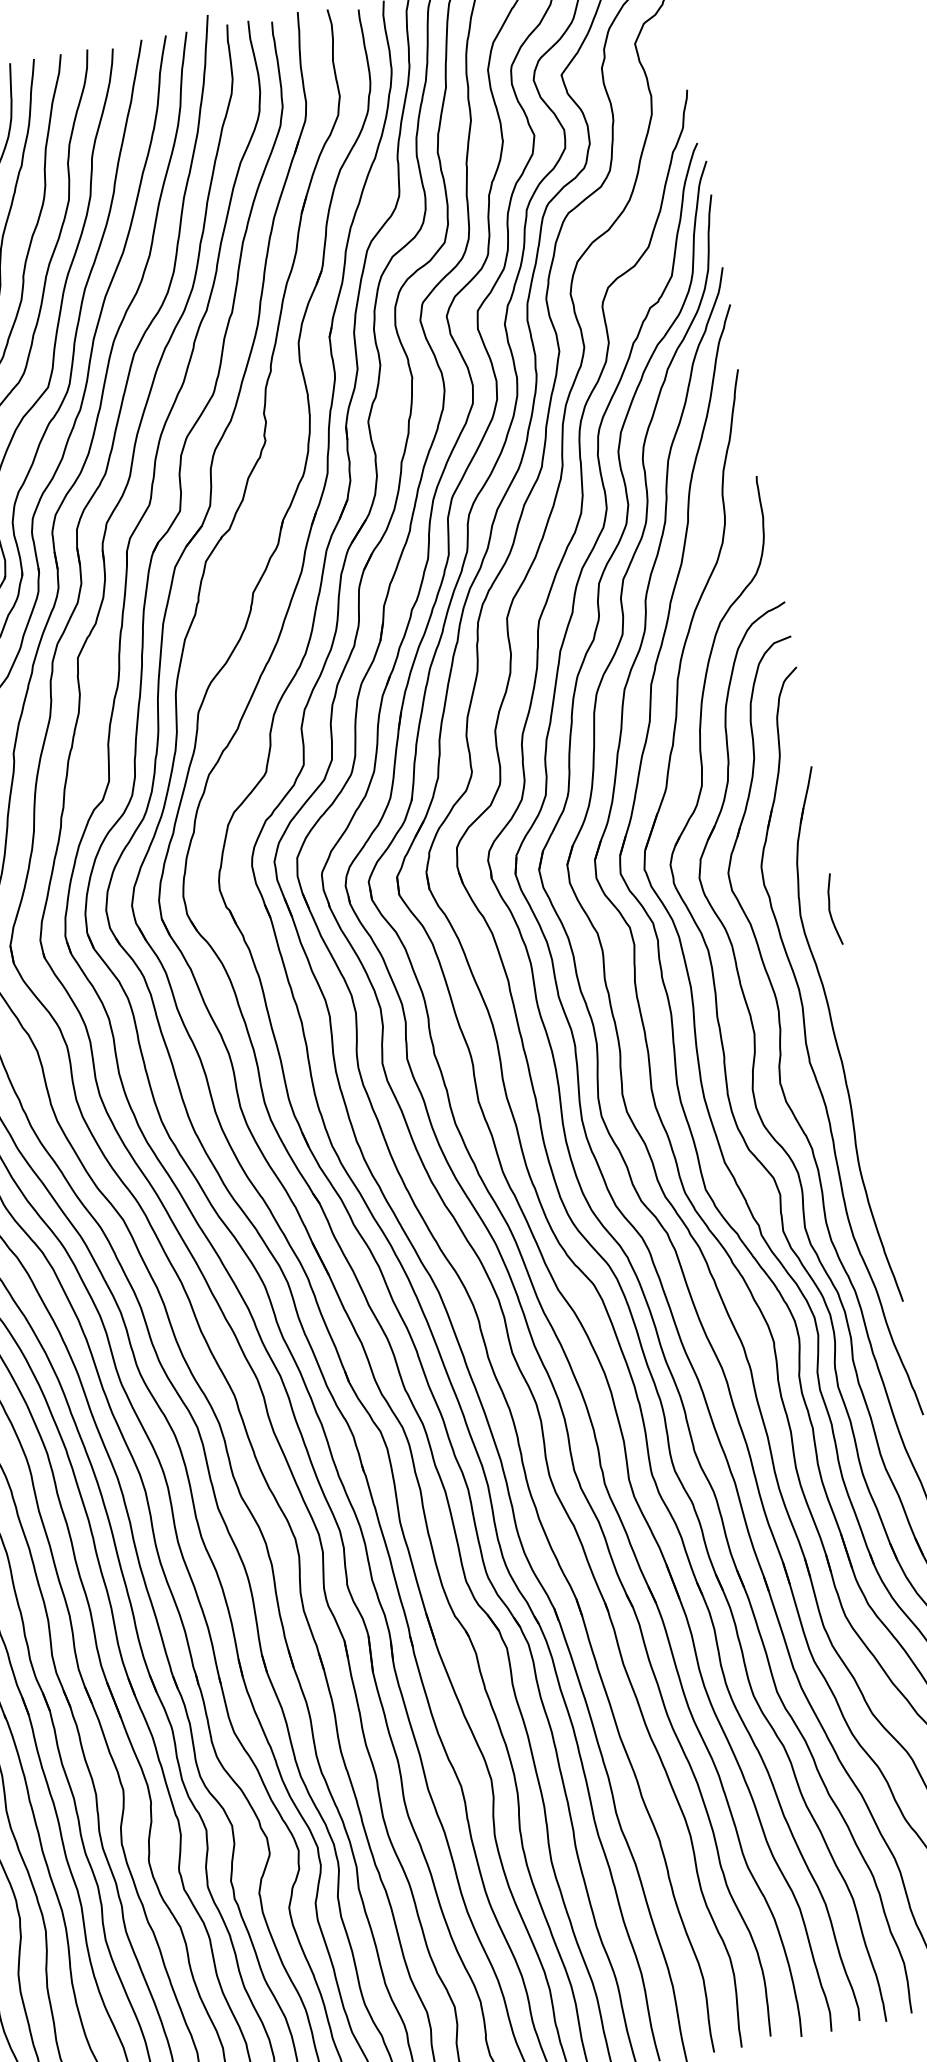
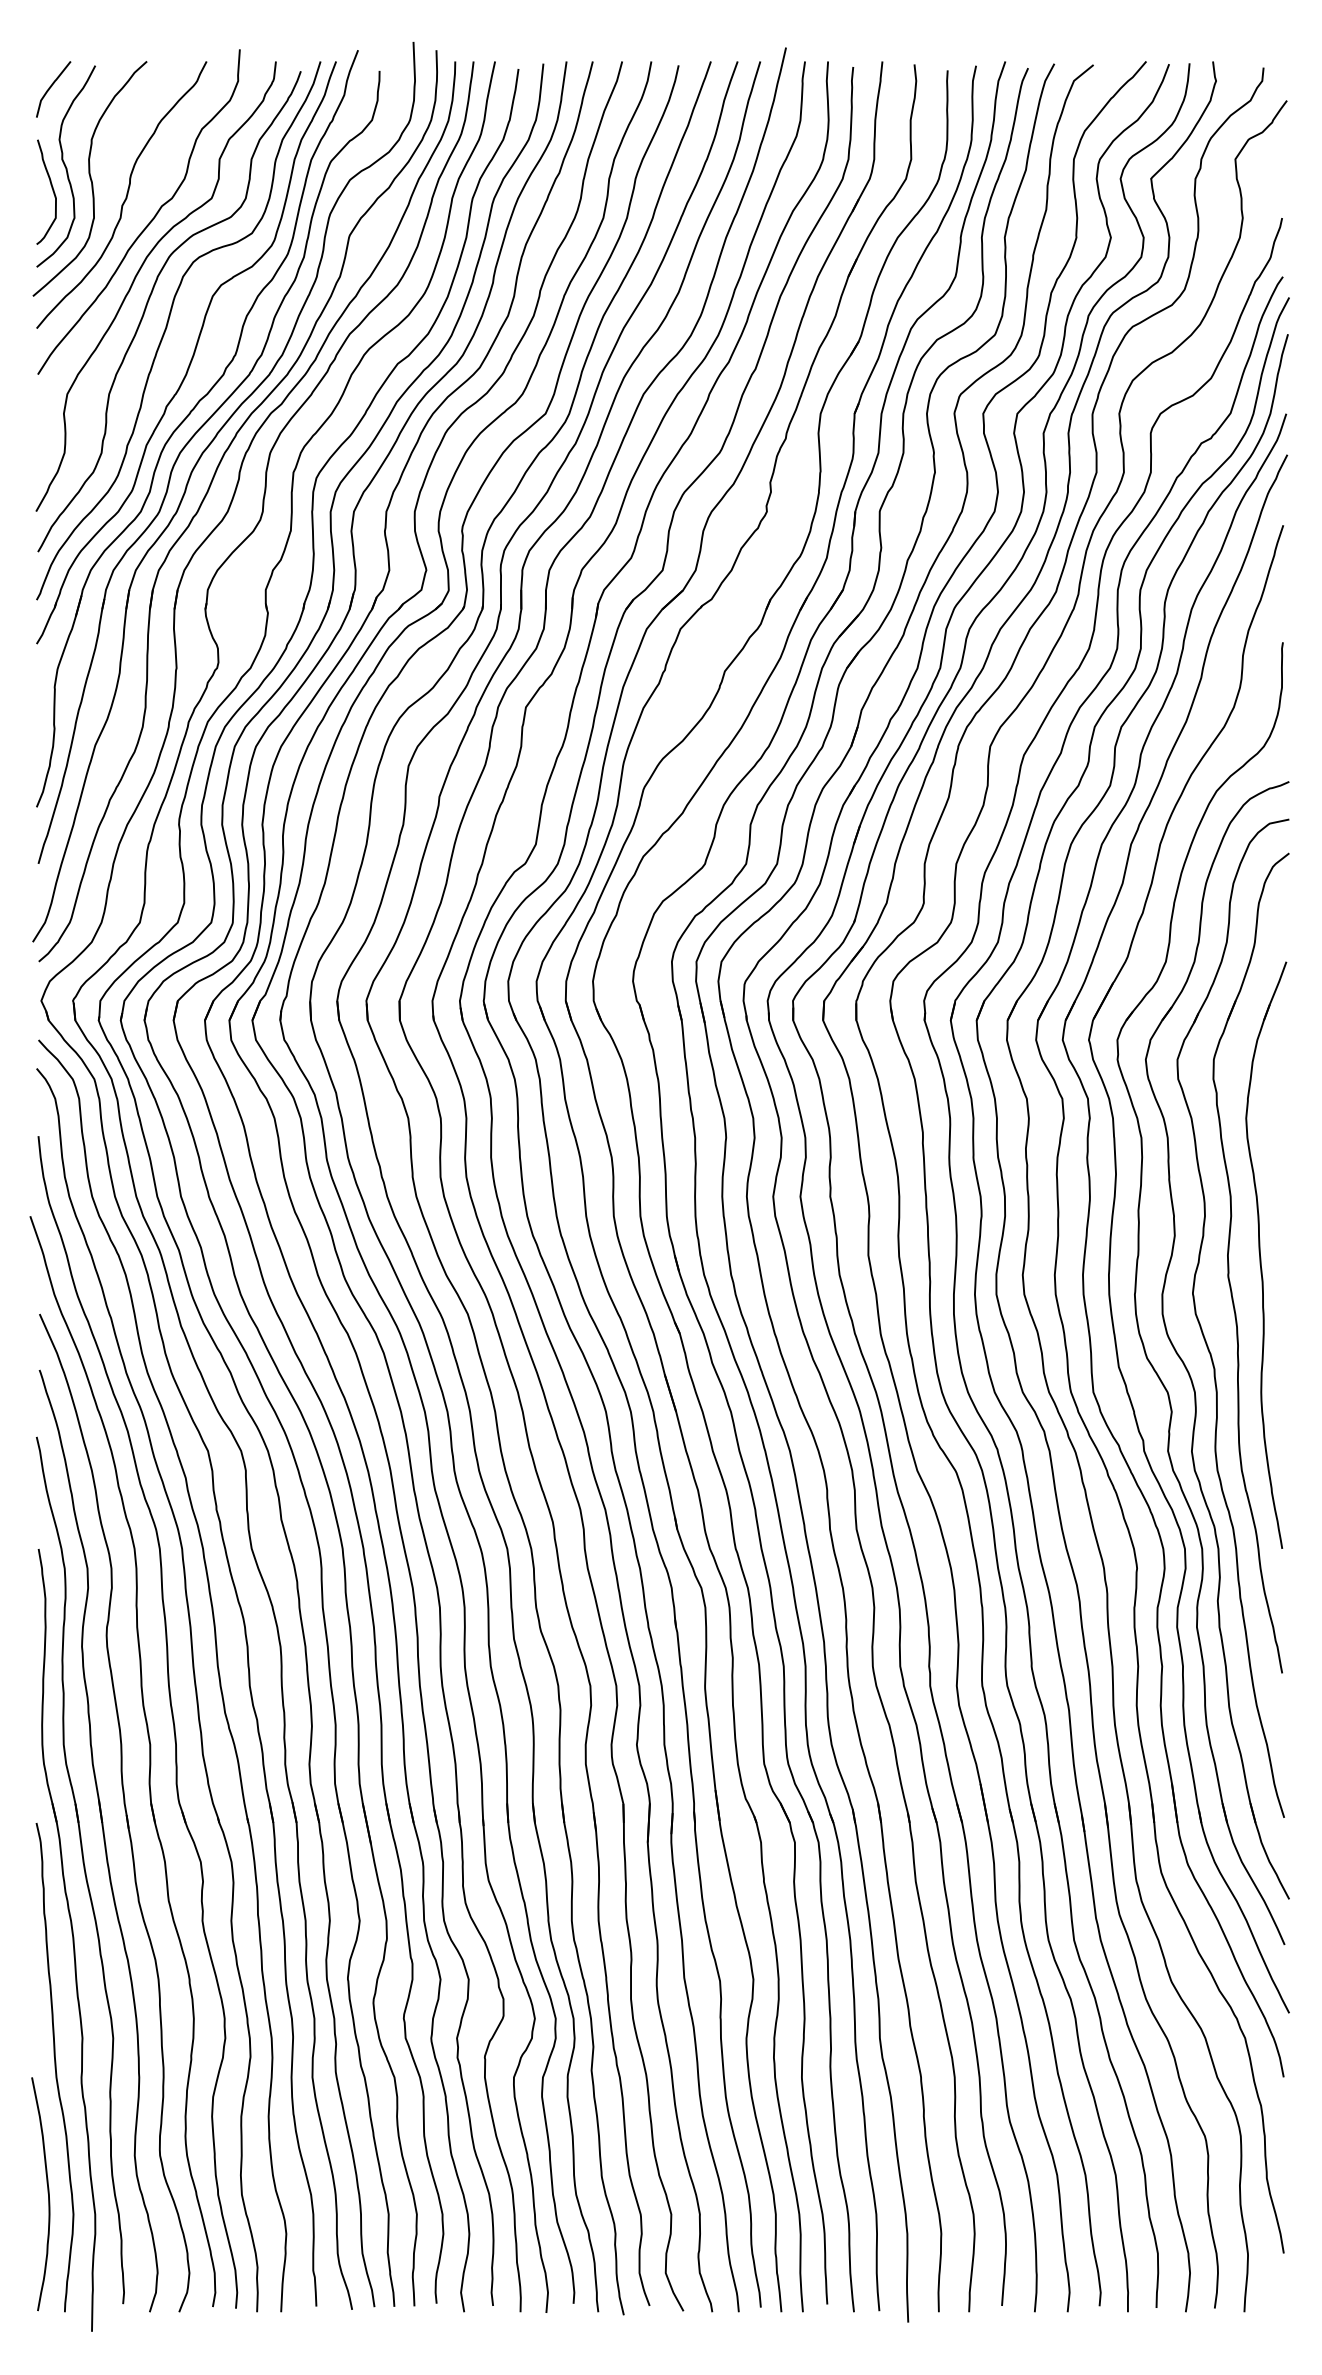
curve: (830, 908) -> (1279, 1116), removed

